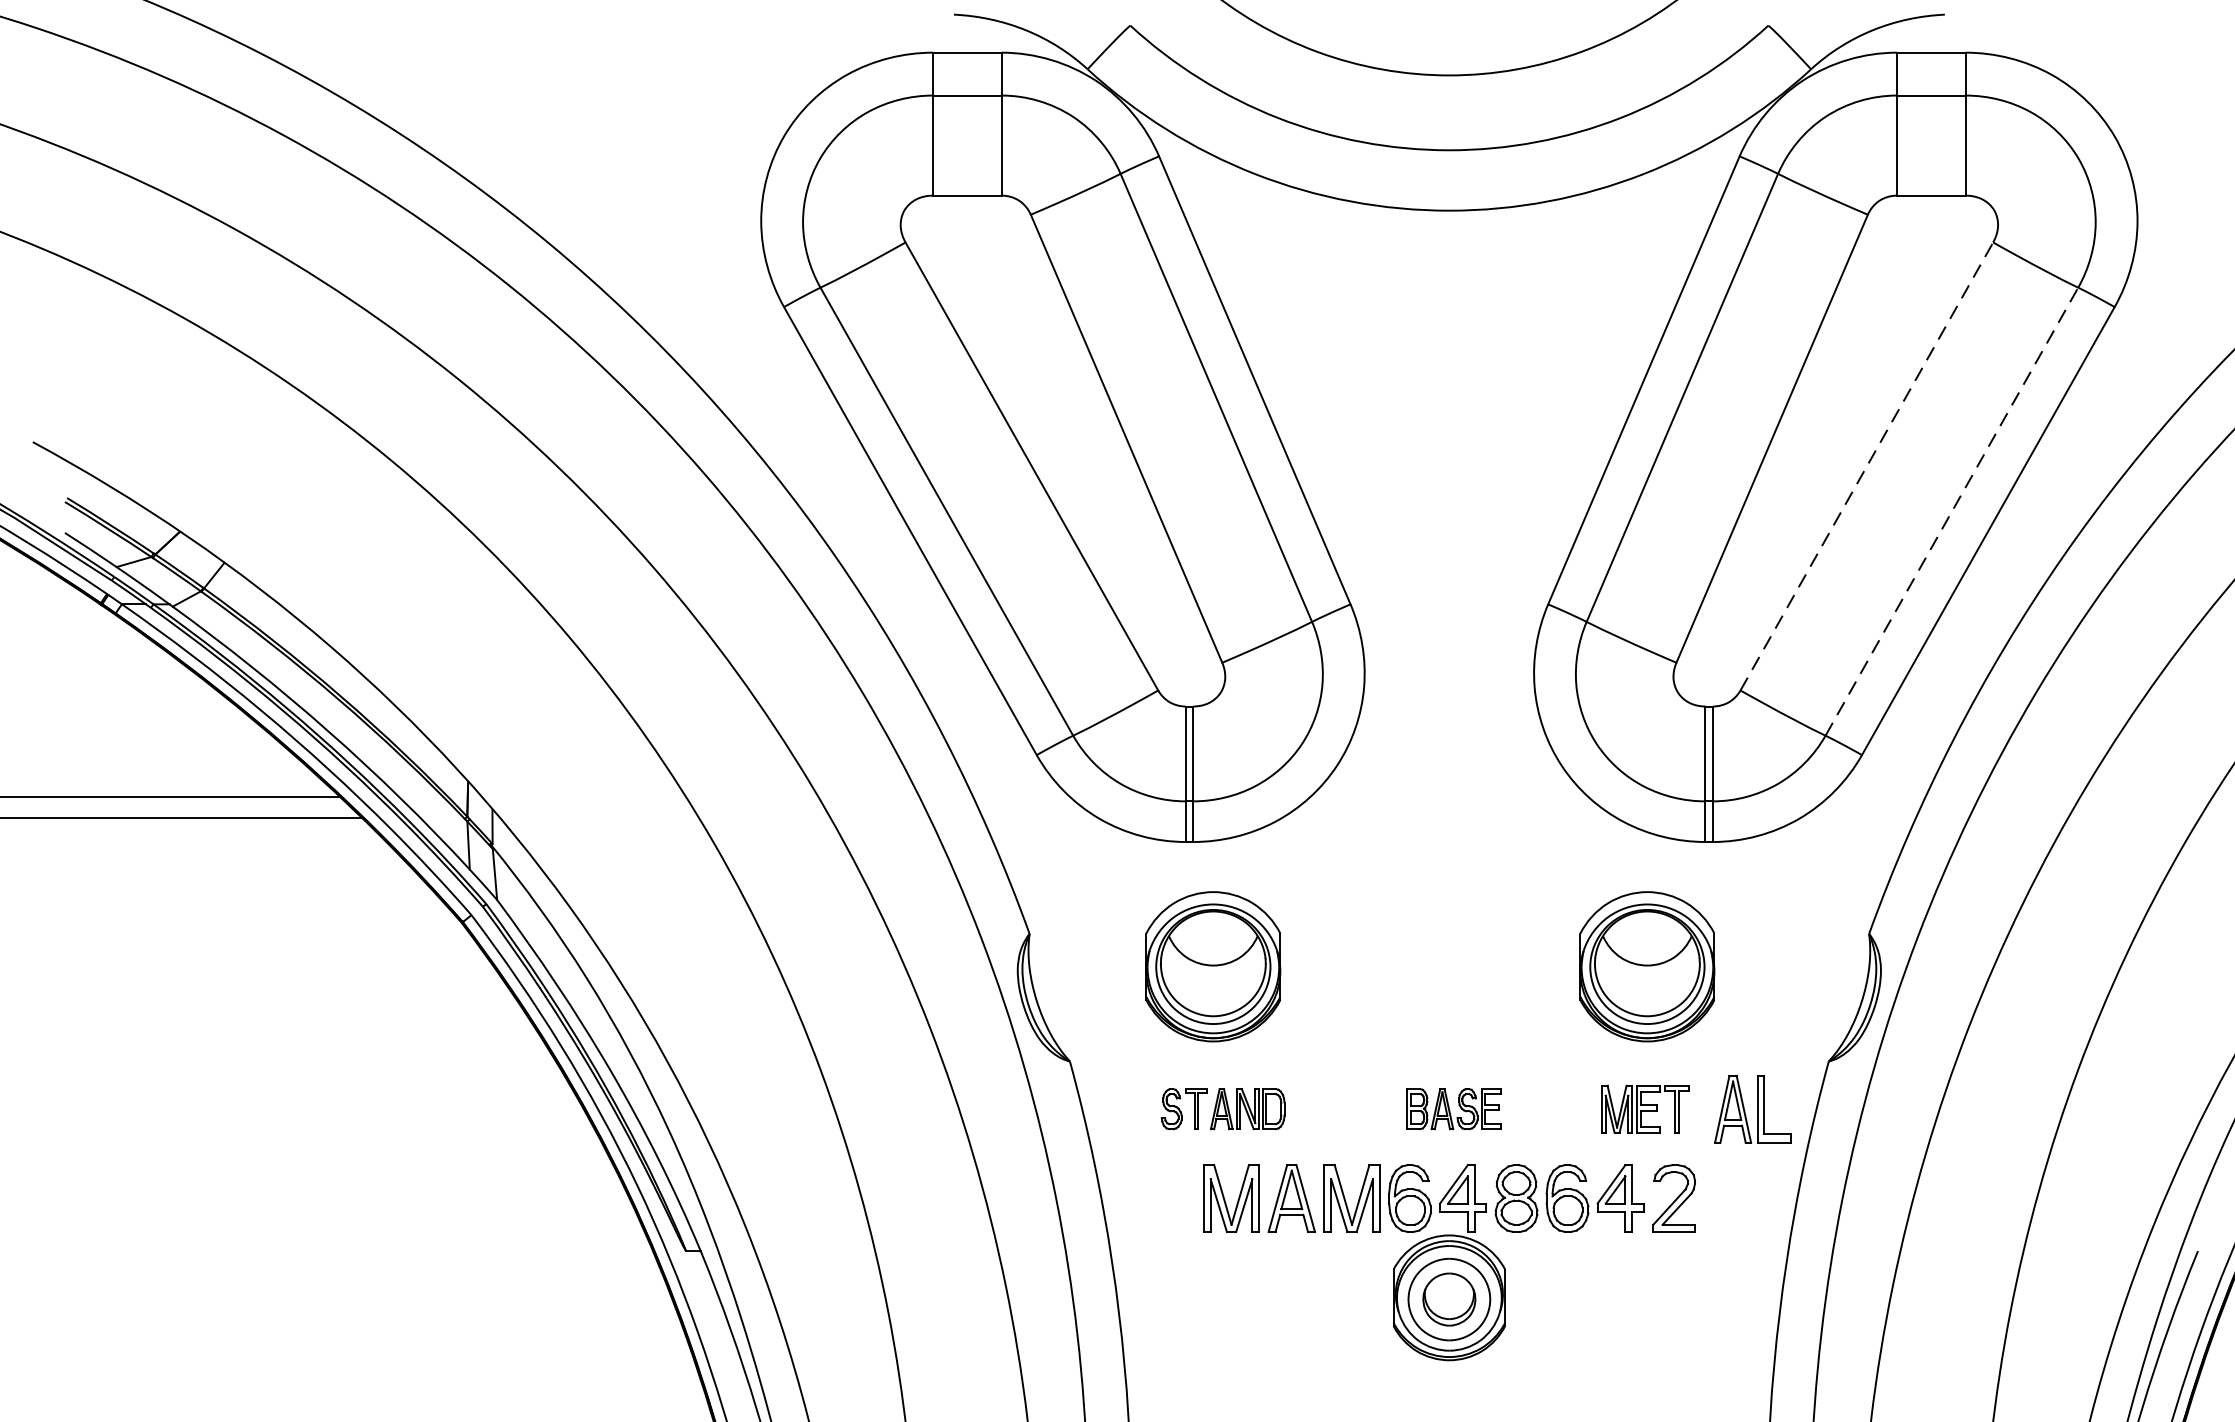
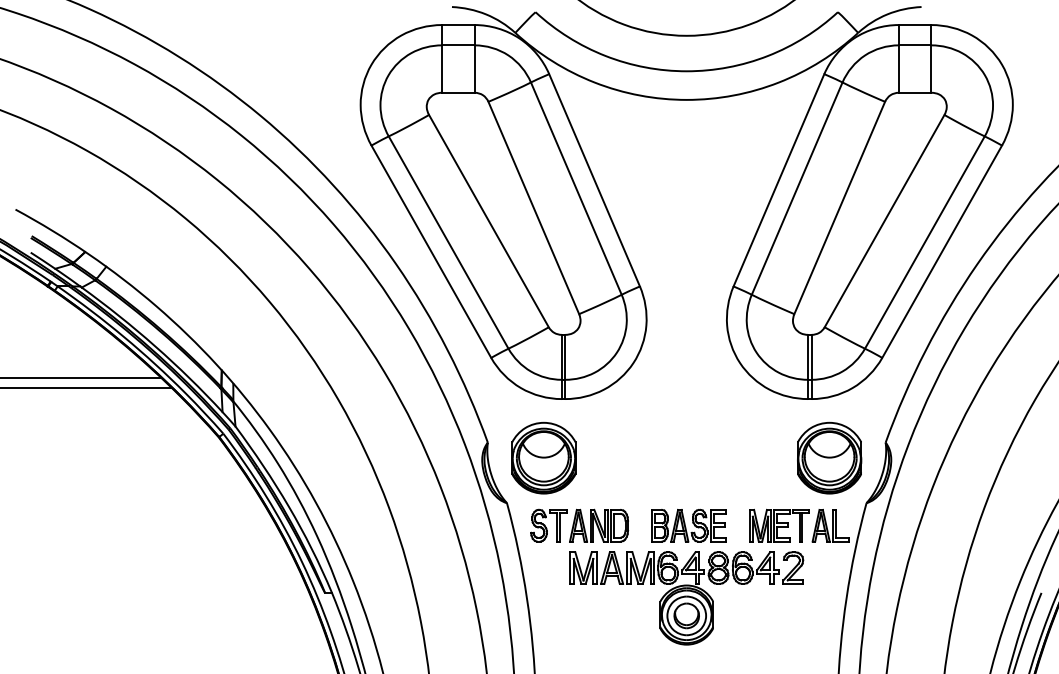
line: (1866, 467) -> (884, 221), dashed -> solid
line: (1951, 511) -> (924, 242), dashed -> solid
part: (1212, 965) -> (543, 457), moved
part: (1647, 965) -> (829, 457), moved
part: (1223, 1108) -> (579, 525), size x1.67
part: (1453, 1108) -> (688, 525), size x1.67
part: (1645, 1108) -> (779, 525), size x1.43

